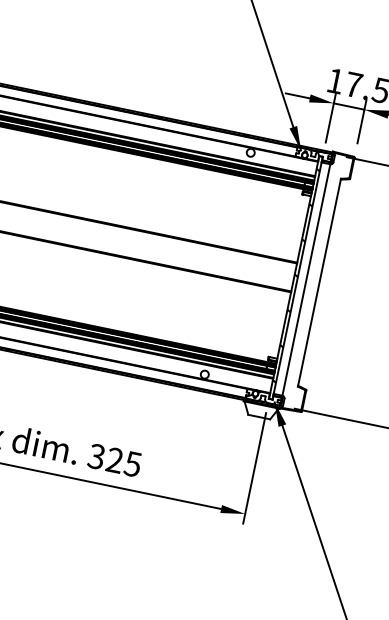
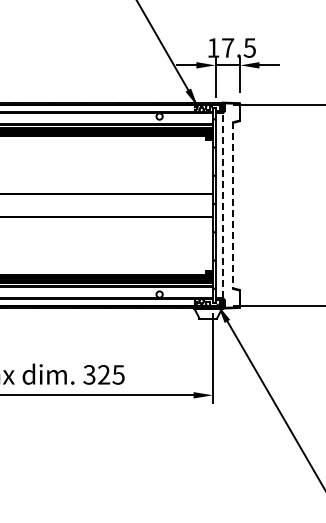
line: (306, 279) -> (222, 205), solid -> dashed
line: (319, 283) -> (233, 206), solid -> dashed

